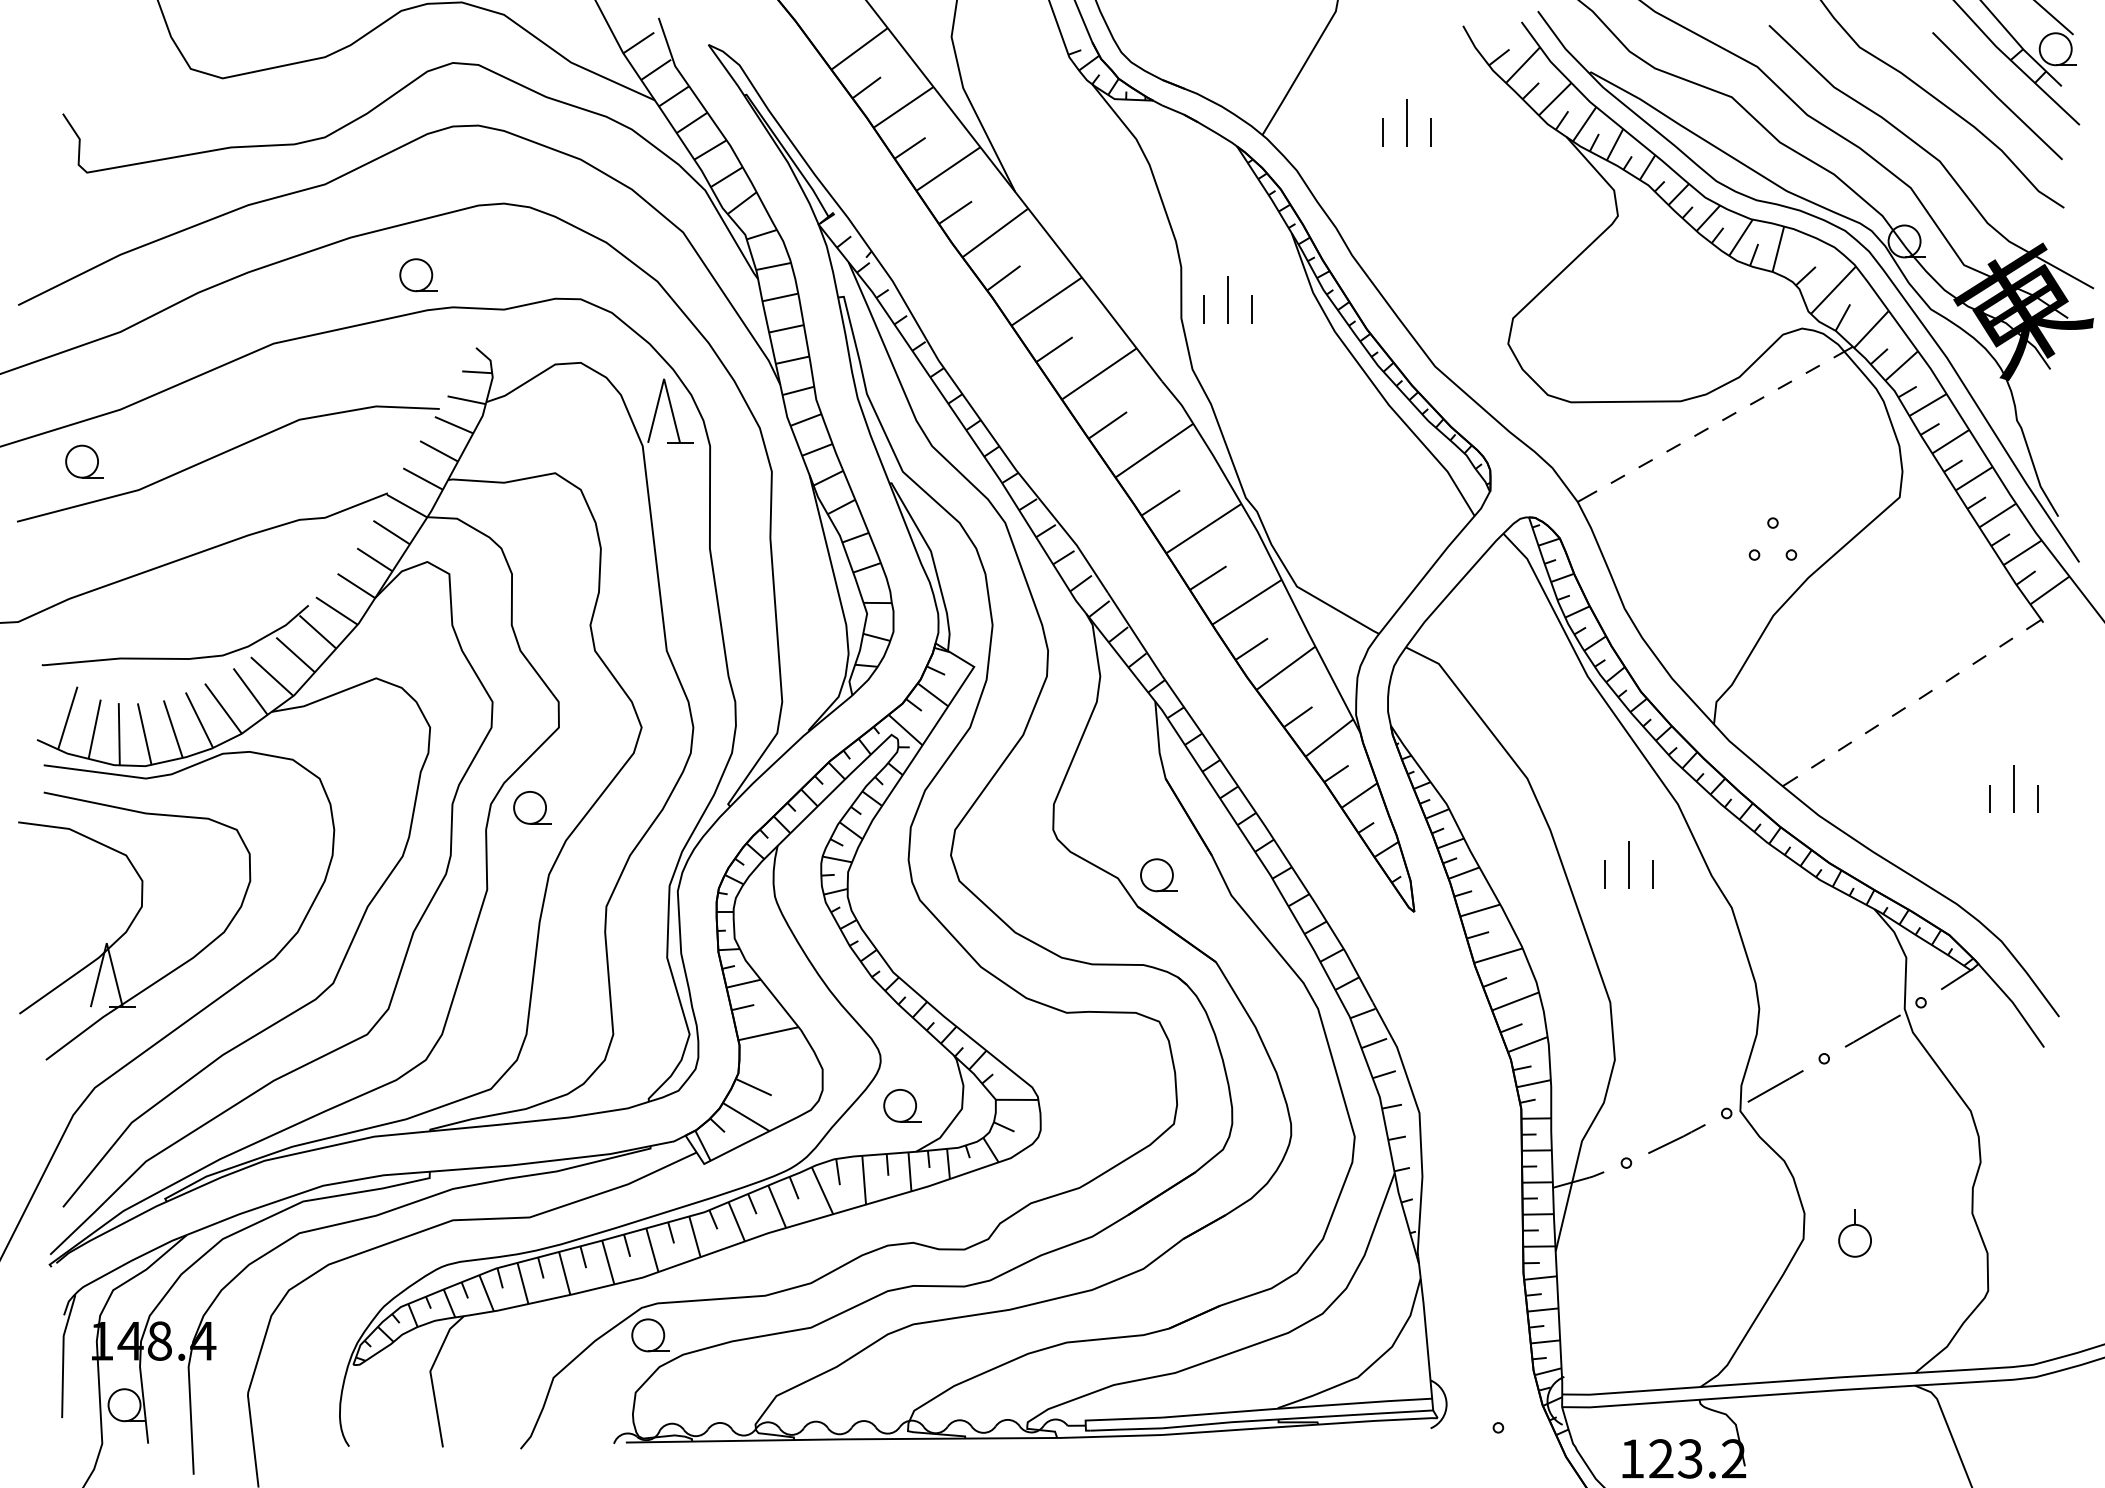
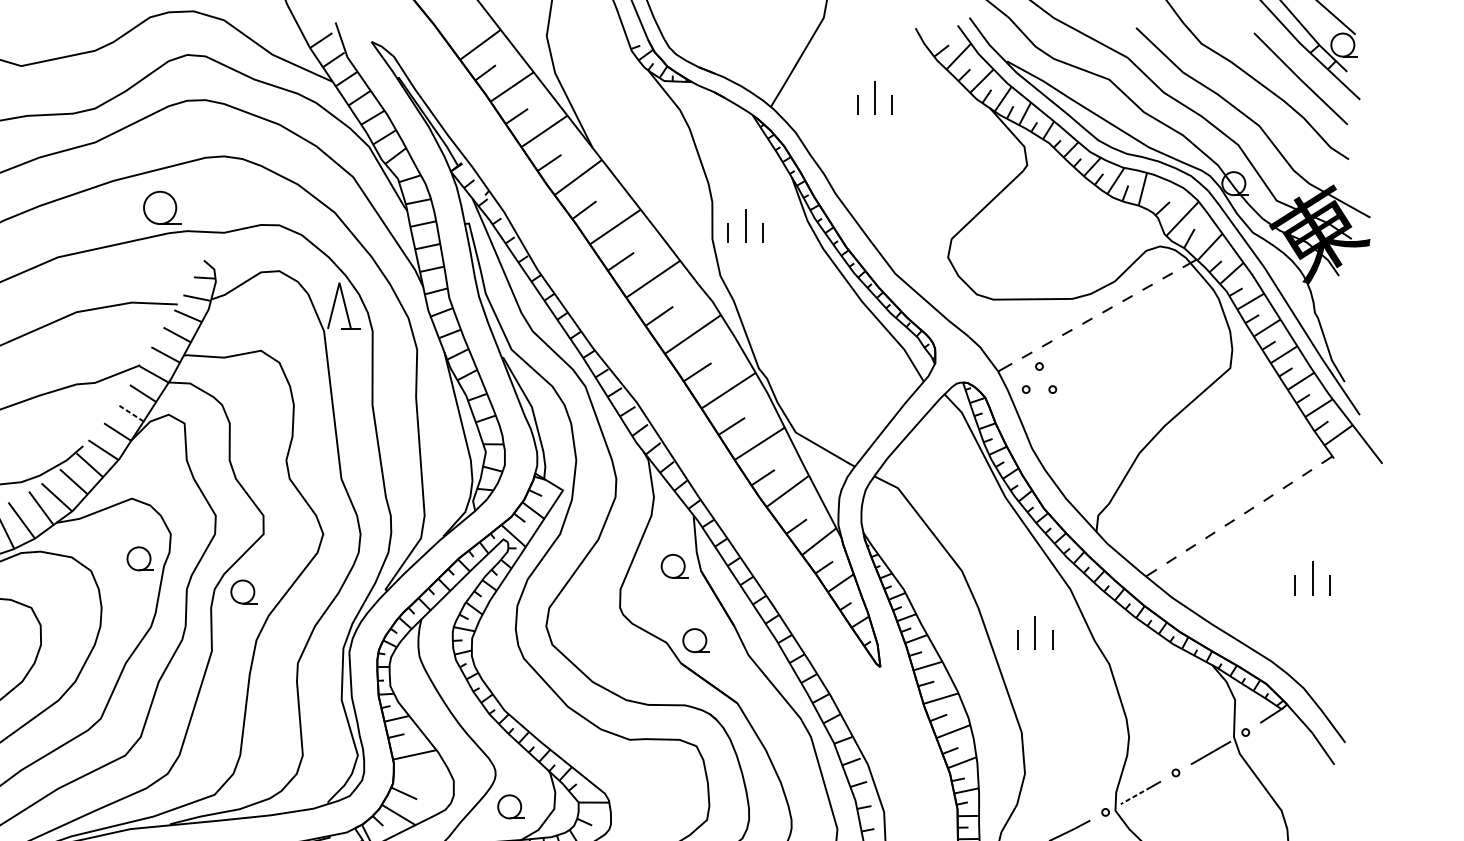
part: (418, 275) -> (162, 208), size x1.4
part: (1772, 528) -> (1039, 370), moved
line: (374, 559) -> (130, 412), solid -> dashed
part: (388, 761) -> (140, 558), added
part: (1128, 772) -> (674, 566), added
line: (1768, 1090) -> (1135, 795), solid -> dashed

